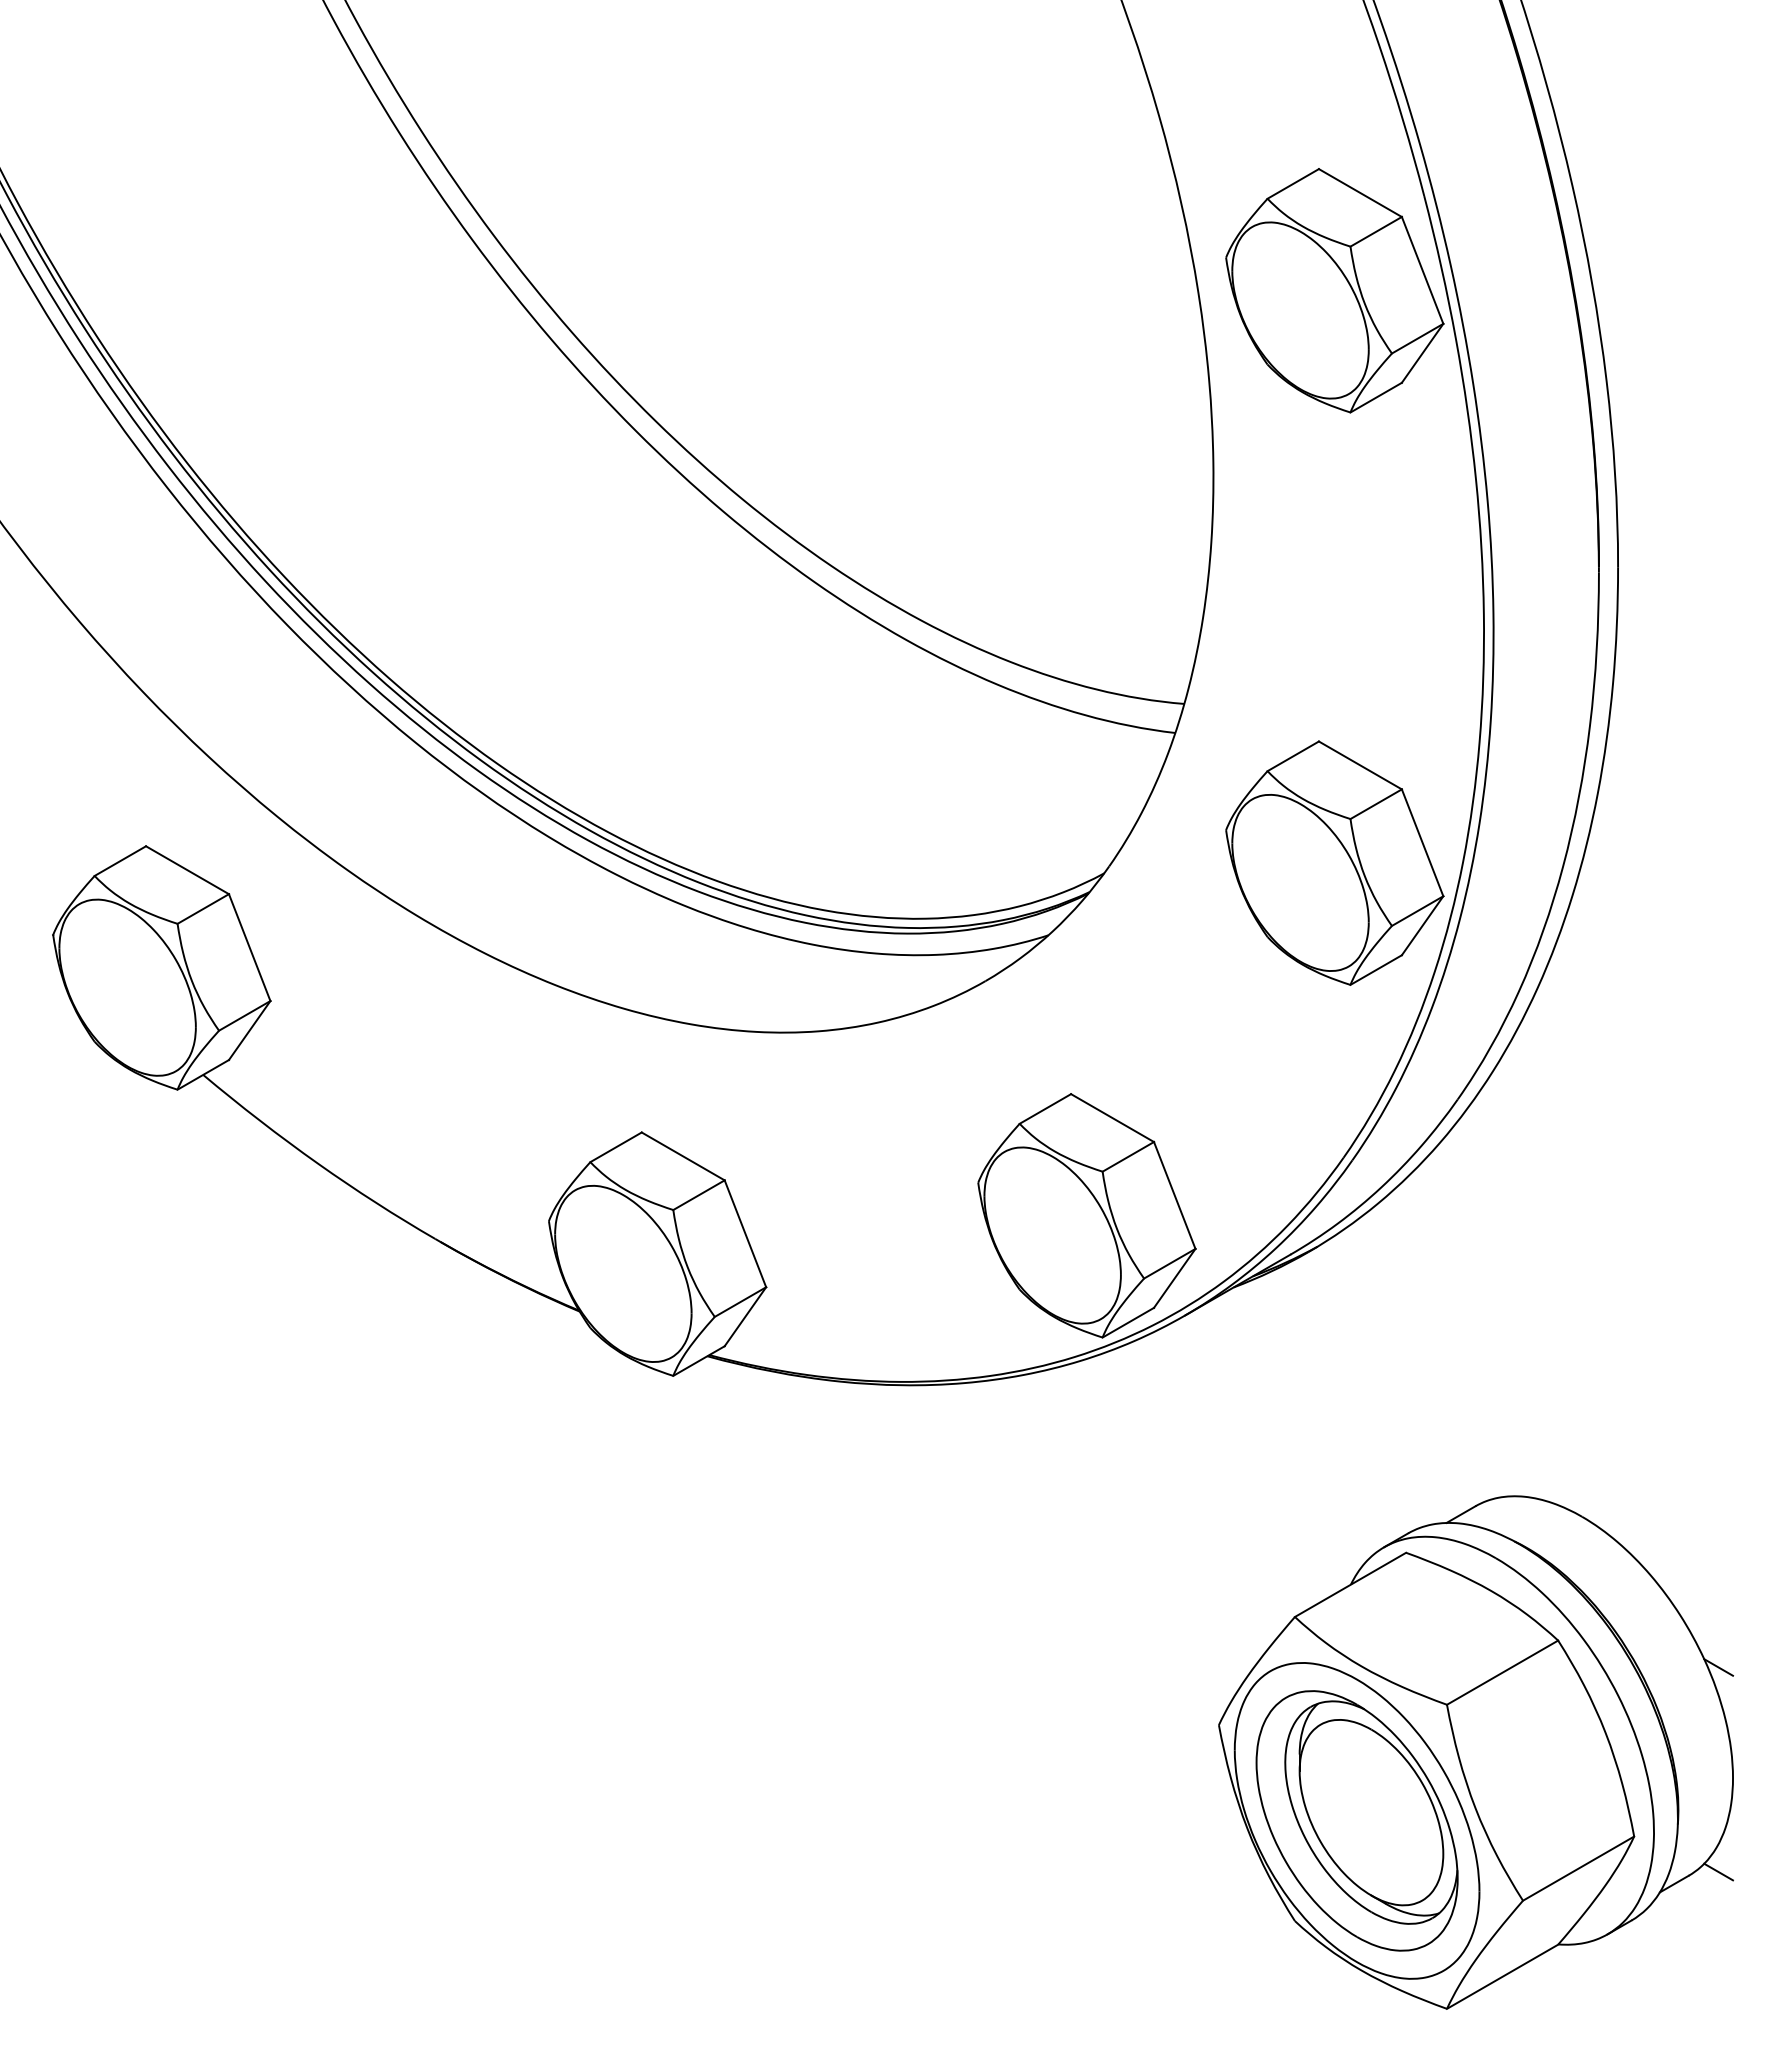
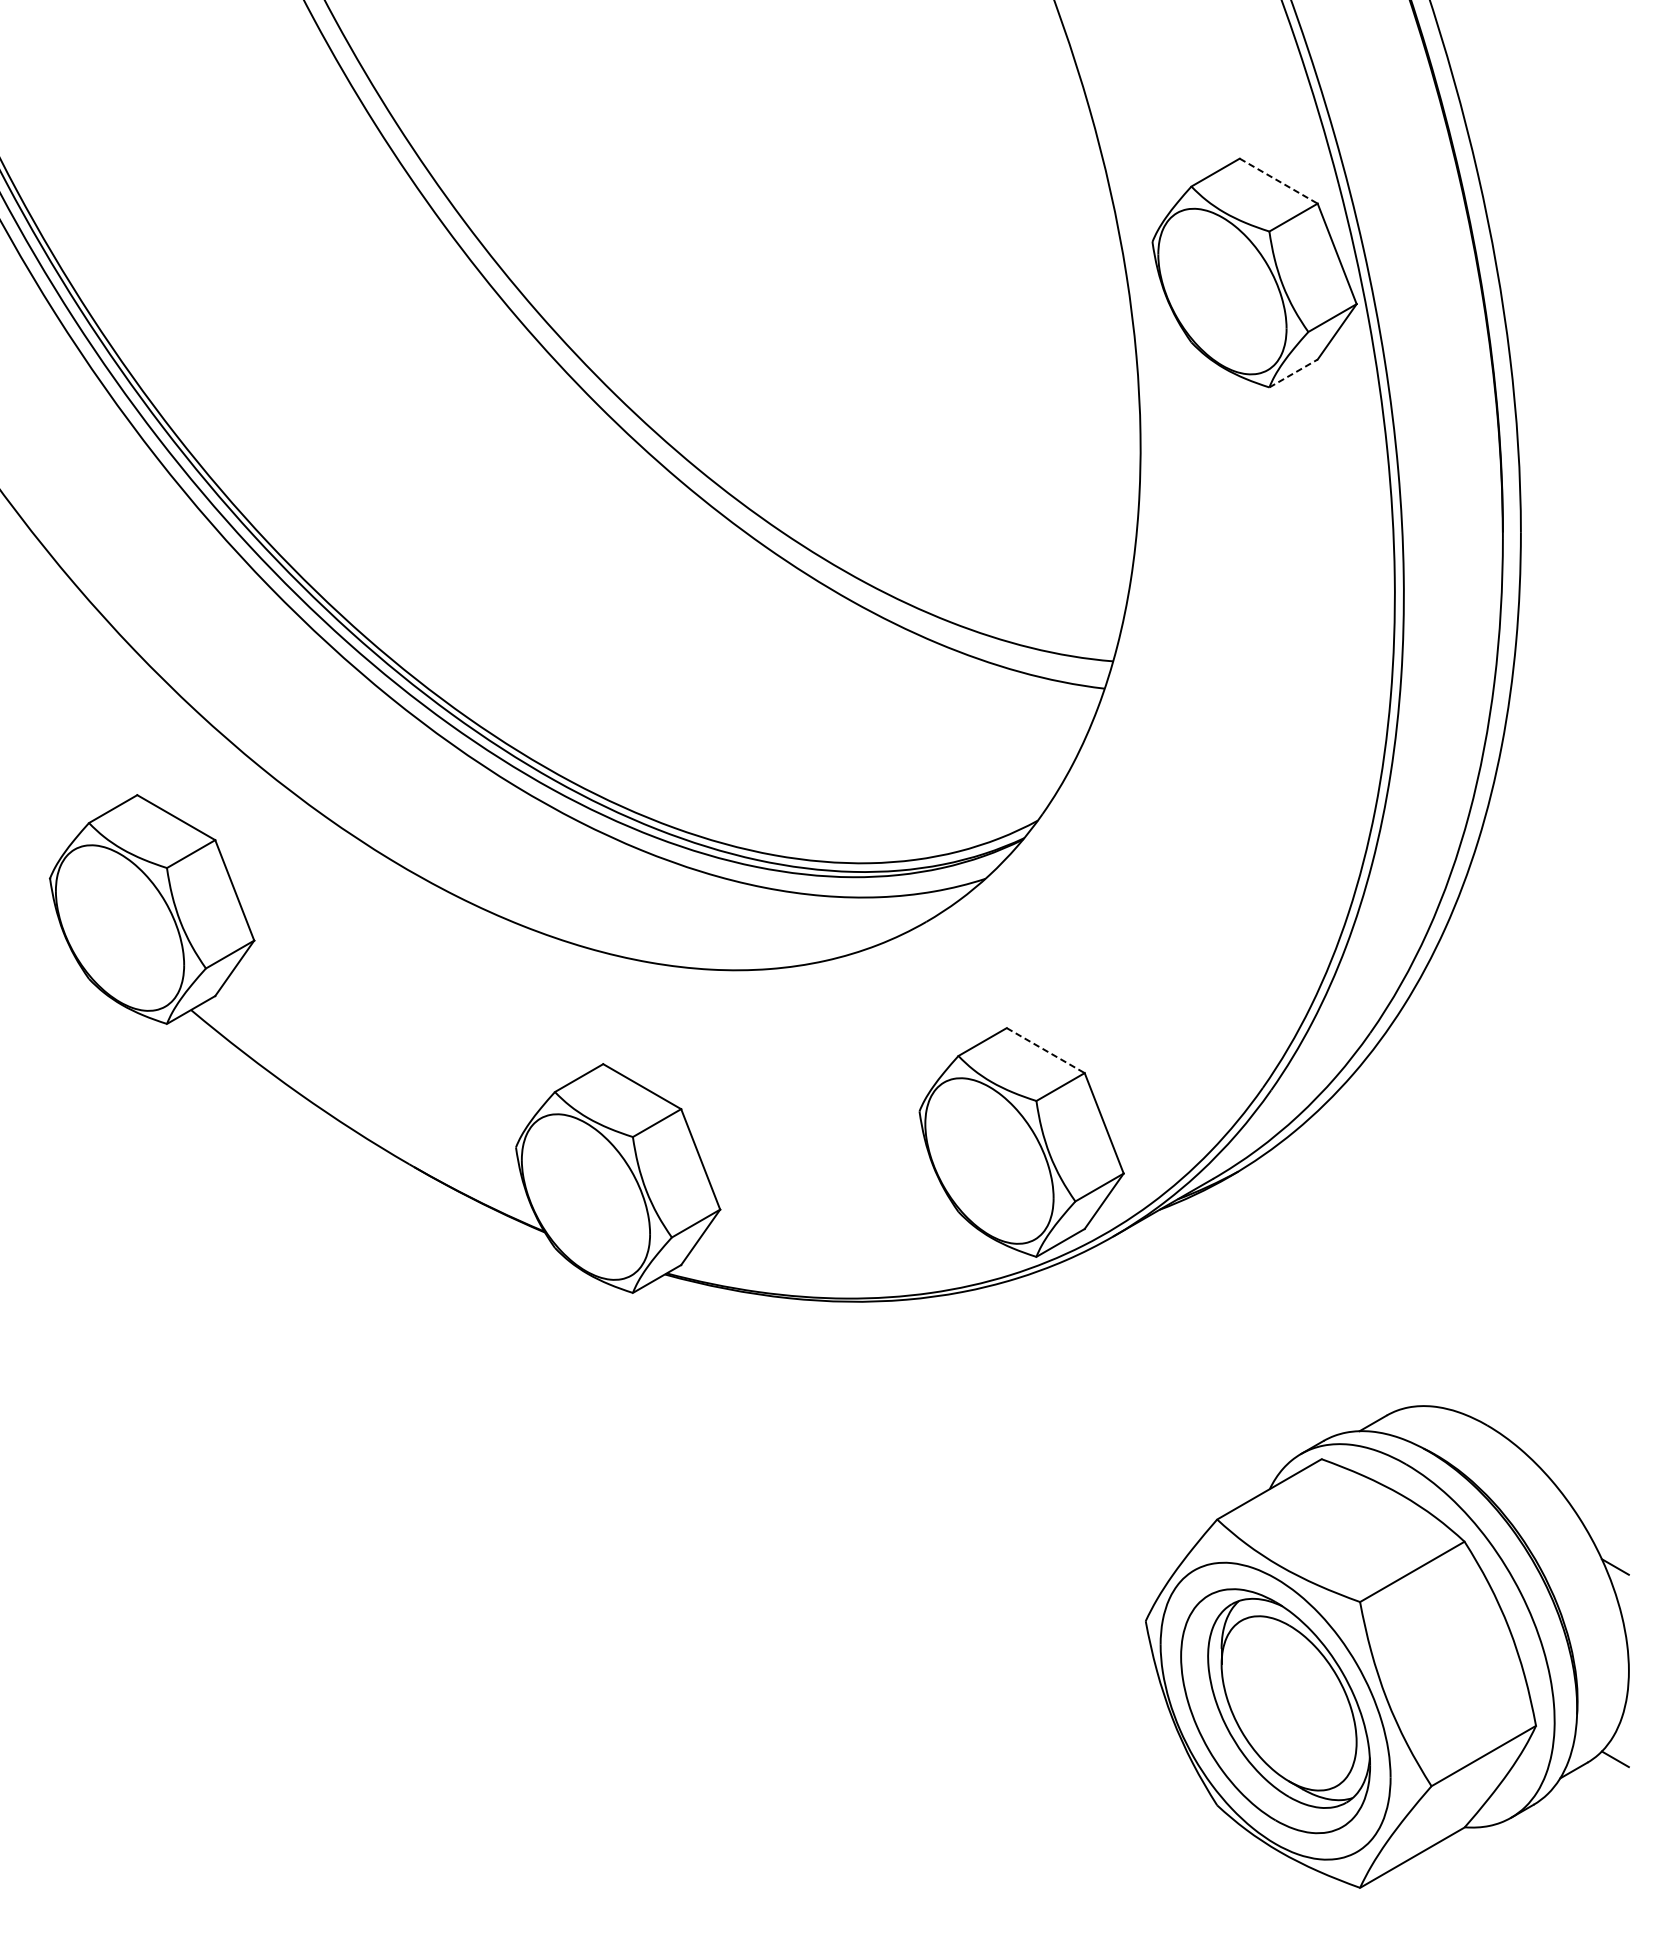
line: (1360, 193) -> (1278, 181), solid -> dashed
line: (1376, 397) -> (1293, 373), solid -> dashed
part: (1334, 862) -> (1254, 810), removed
line: (1112, 1118) -> (1045, 1051), solid -> dashed

